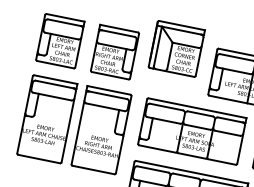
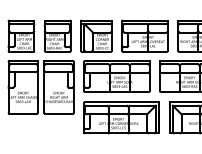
part: (176, 48) -> (96, 35), moved

